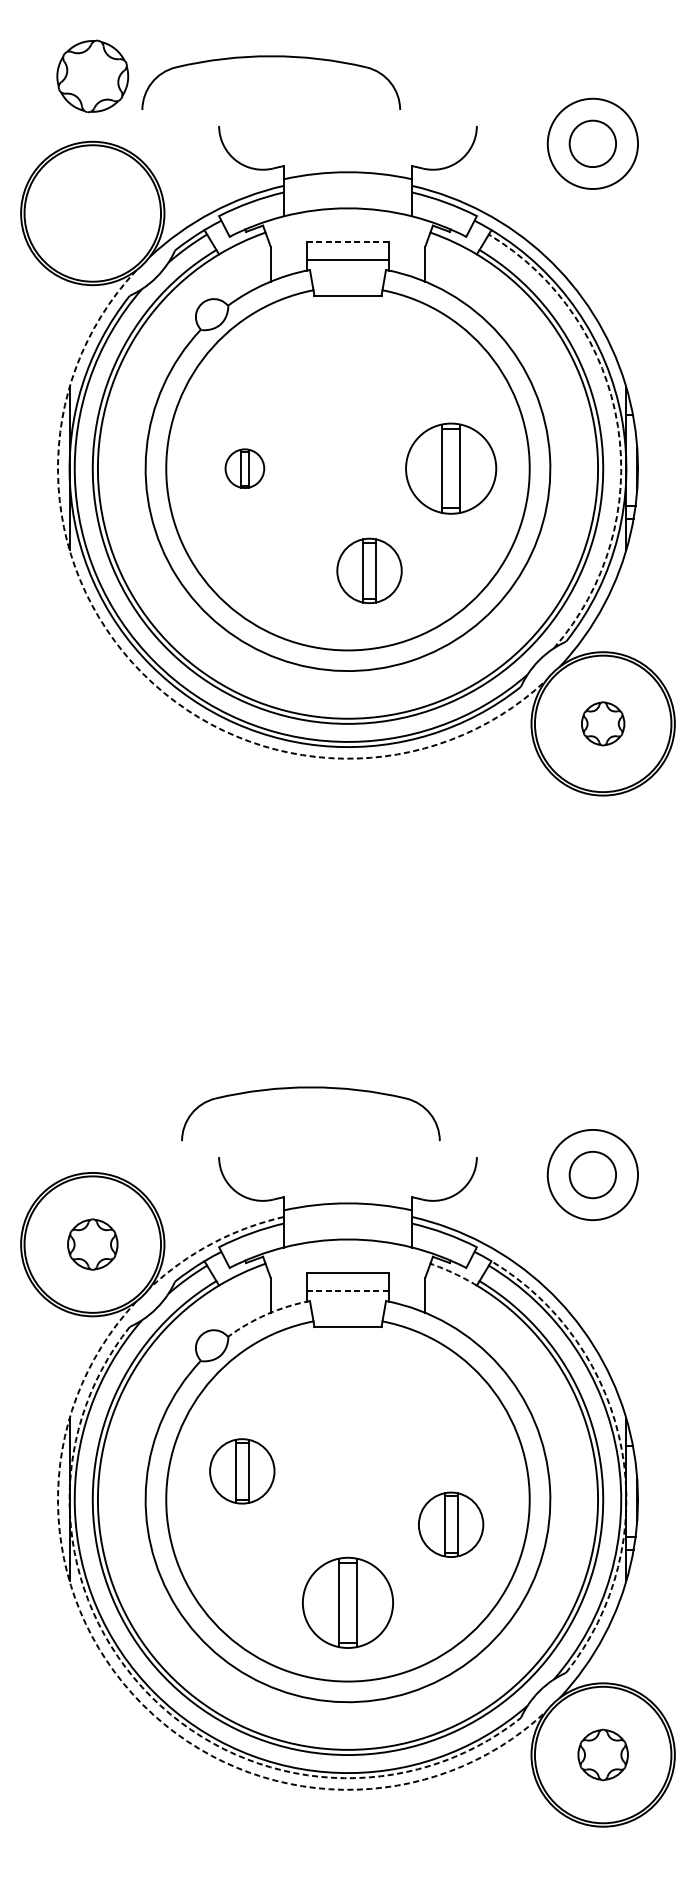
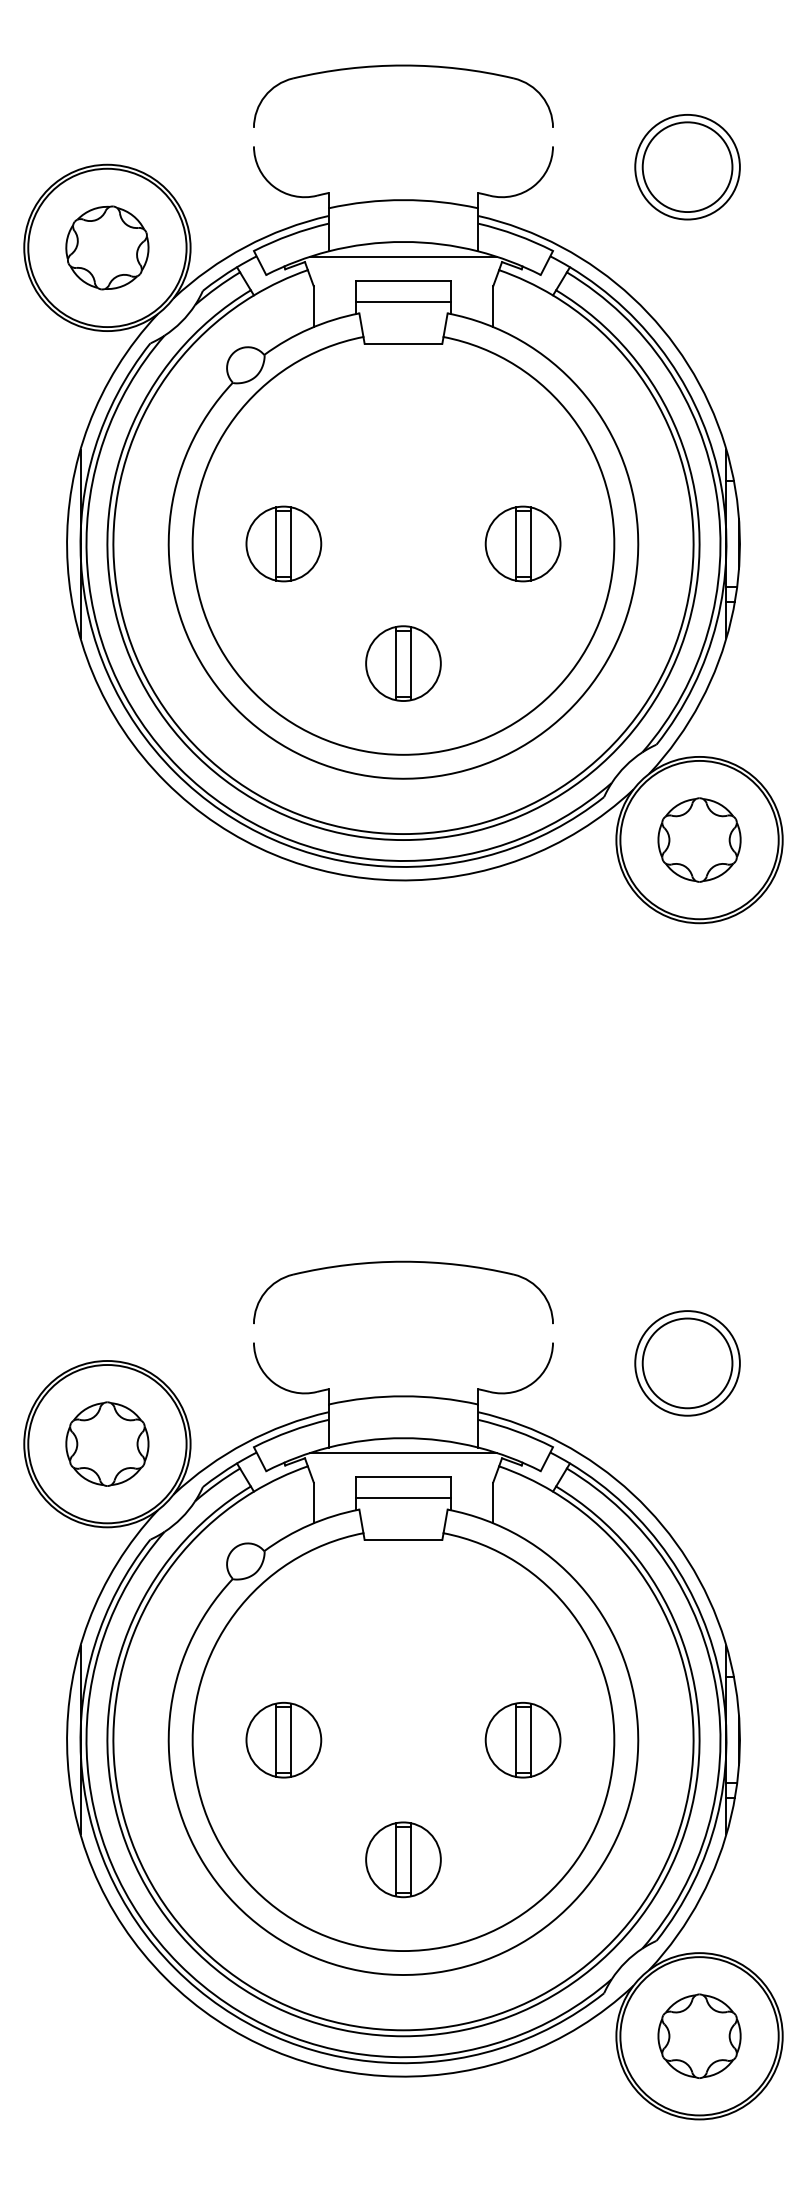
part: (271, 57) -> (403, 66), moved
part: (92, 76) -> (107, 247), moved
circle: (592, 144) -> (687, 167), size x1.67
line: (348, 220) -> (403, 256), added
line: (348, 241) -> (403, 280), dashed -> solid
arc: (617, 426) -> (716, 494), dashed -> solid
part: (244, 468) -> (283, 543), size x1.67
part: (450, 468) -> (522, 543), size x0.71
part: (369, 570) -> (403, 663), moved
arc: (142, 673) -> (165, 781), dashed -> solid
part: (603, 723) -> (699, 839), size x1.67
part: (310, 1088) -> (403, 1262), moved
circle: (592, 1175) -> (687, 1363), size x1.67
part: (92, 1244) -> (107, 1443), size x1.43
arc: (211, 1244) -> (245, 1443), dashed -> solid
line: (348, 1252) -> (403, 1453), added
arc: (454, 1273) -> (526, 1477), dashed -> solid
line: (348, 1291) -> (403, 1498), dashed -> solid
arc: (266, 1314) -> (309, 1525), dashed -> solid
arc: (622, 1450) -> (721, 1682), dashed -> solid
part: (241, 1471) -> (283, 1740), moved
part: (450, 1525) -> (522, 1740), moved
part: (348, 1602) -> (403, 1859), size x0.71
arc: (151, 1696) -> (175, 1968), dashed -> solid
arc: (142, 1705) -> (165, 1978), dashed -> solid
part: (603, 1754) -> (699, 2035), size x1.43

